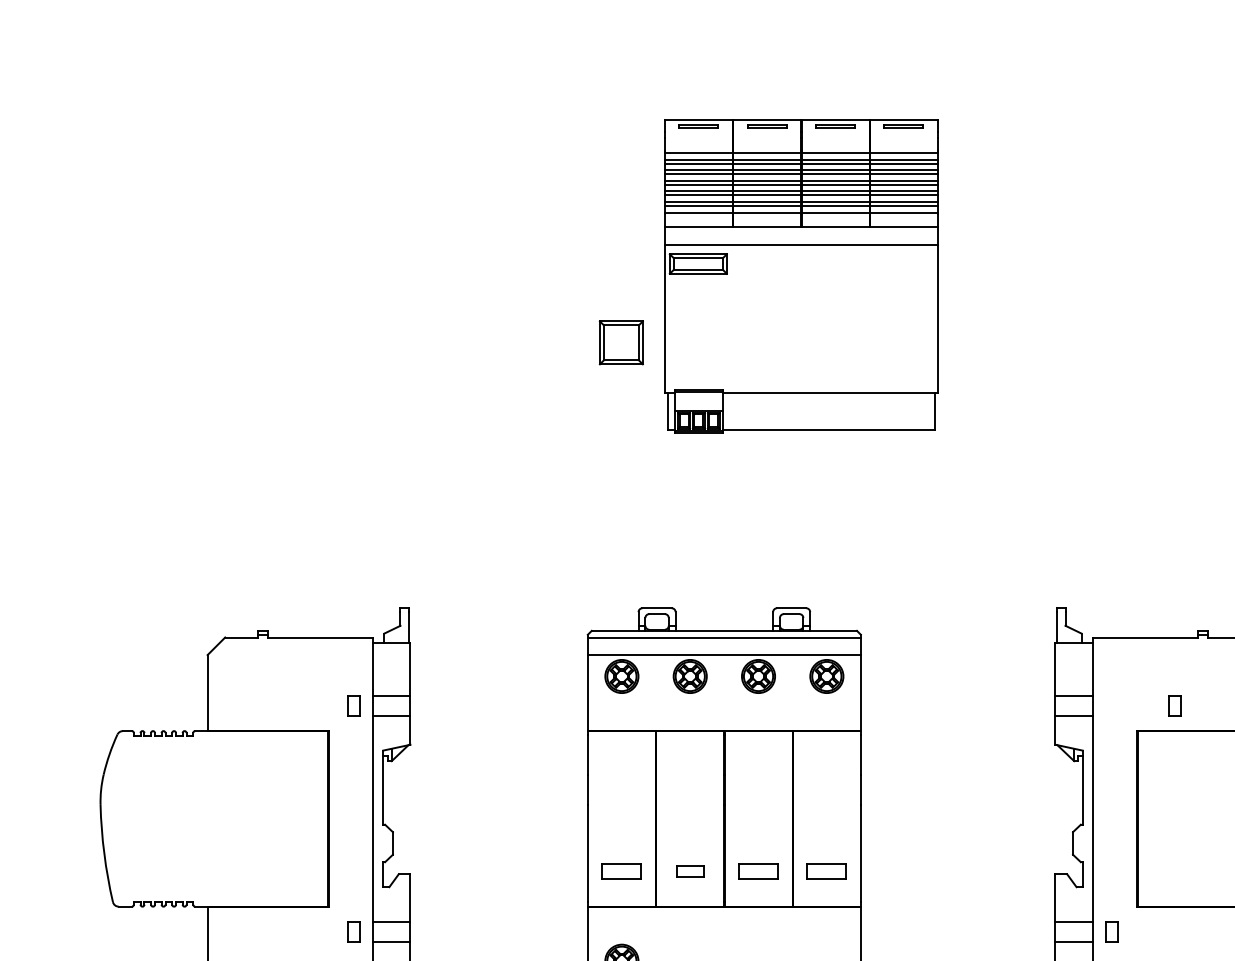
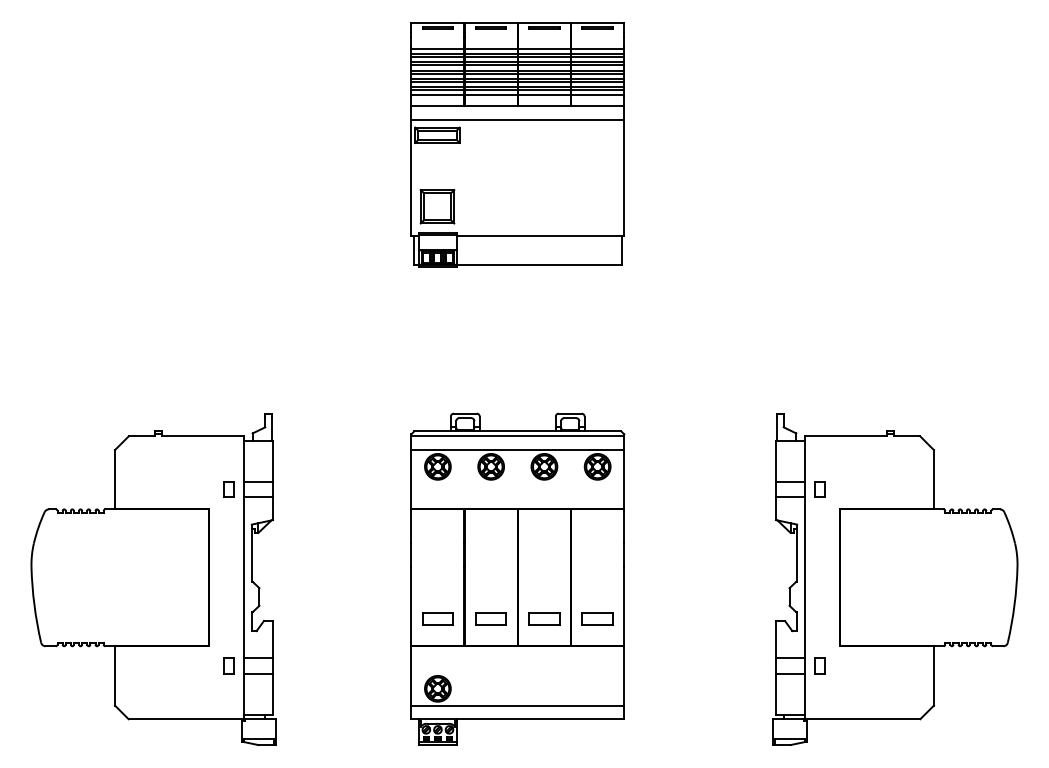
part: (800, 275) -> (517, 144), moved
part: (1174, 705) -> (819, 489), moved
part: (689, 871) -> (490, 618), size x1.43

